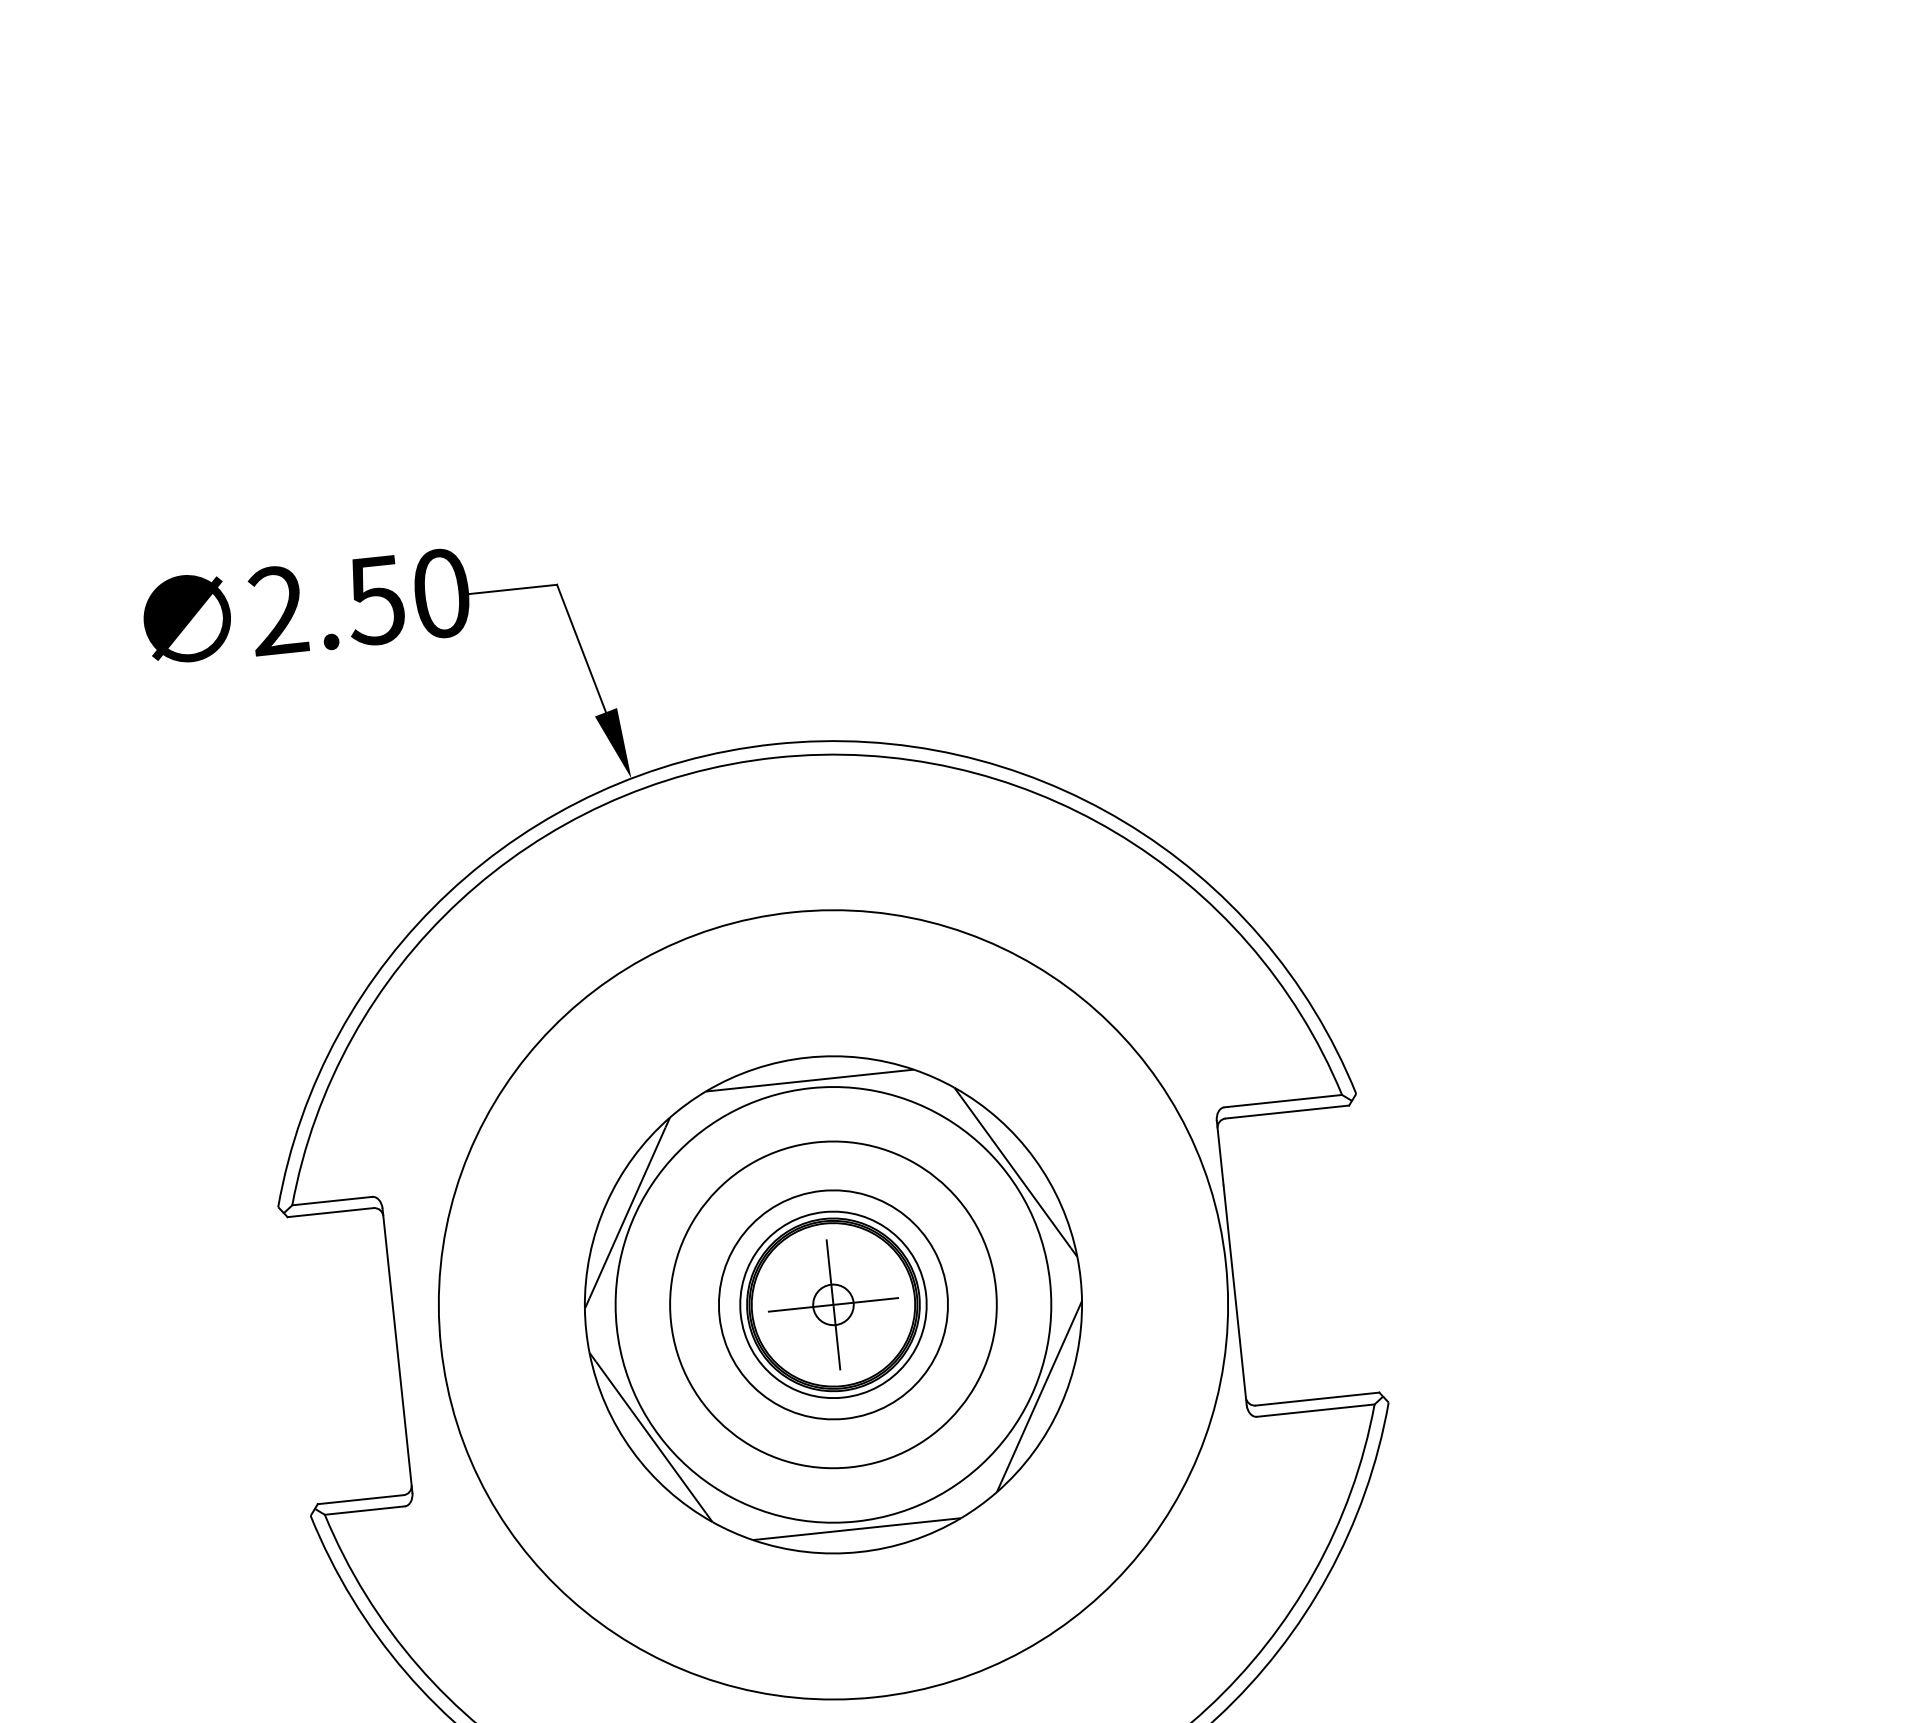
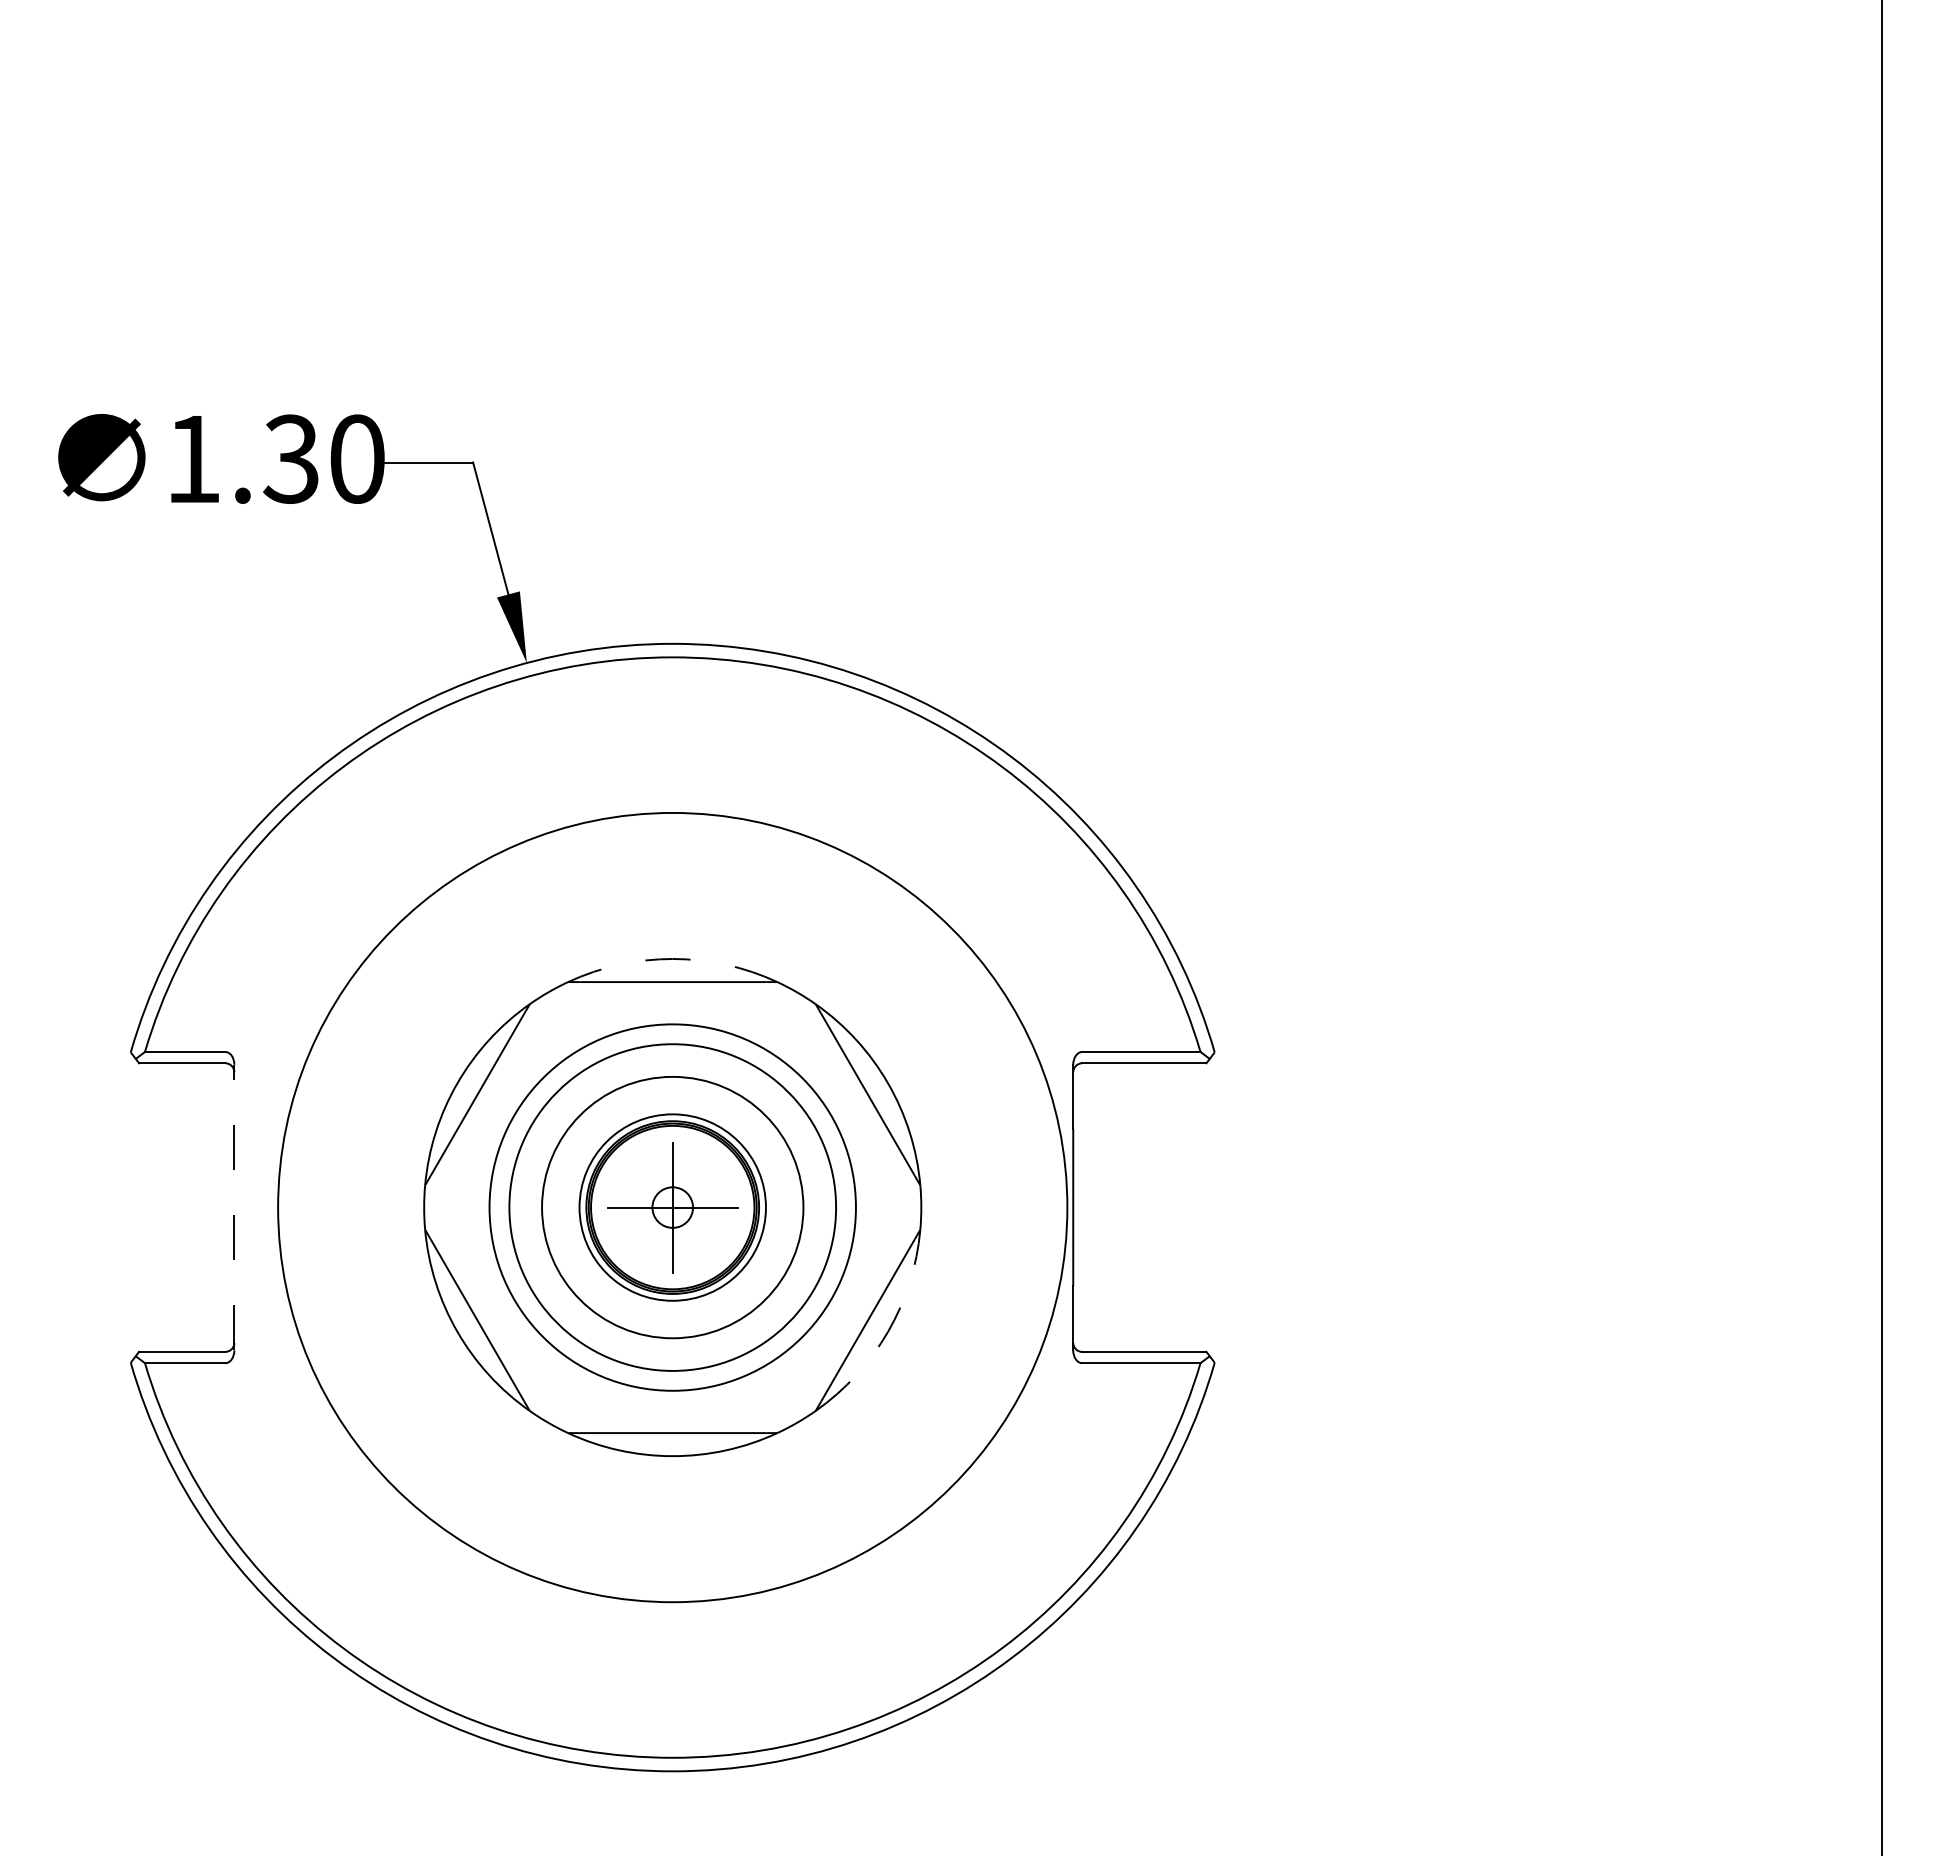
text: (327, 604) -> (242, 458), 2.50 -> 1.30
arc: (807, 1057) -> (672, 958), solid -> dashed
circle: (833, 1304) -> (672, 1207), size x0.6
circle: (833, 1304) -> (672, 1207), size x1.6
line: (397, 1350) -> (234, 1207), solid -> dashed
arc: (1060, 1405) -> (888, 1331), solid -> dashed

